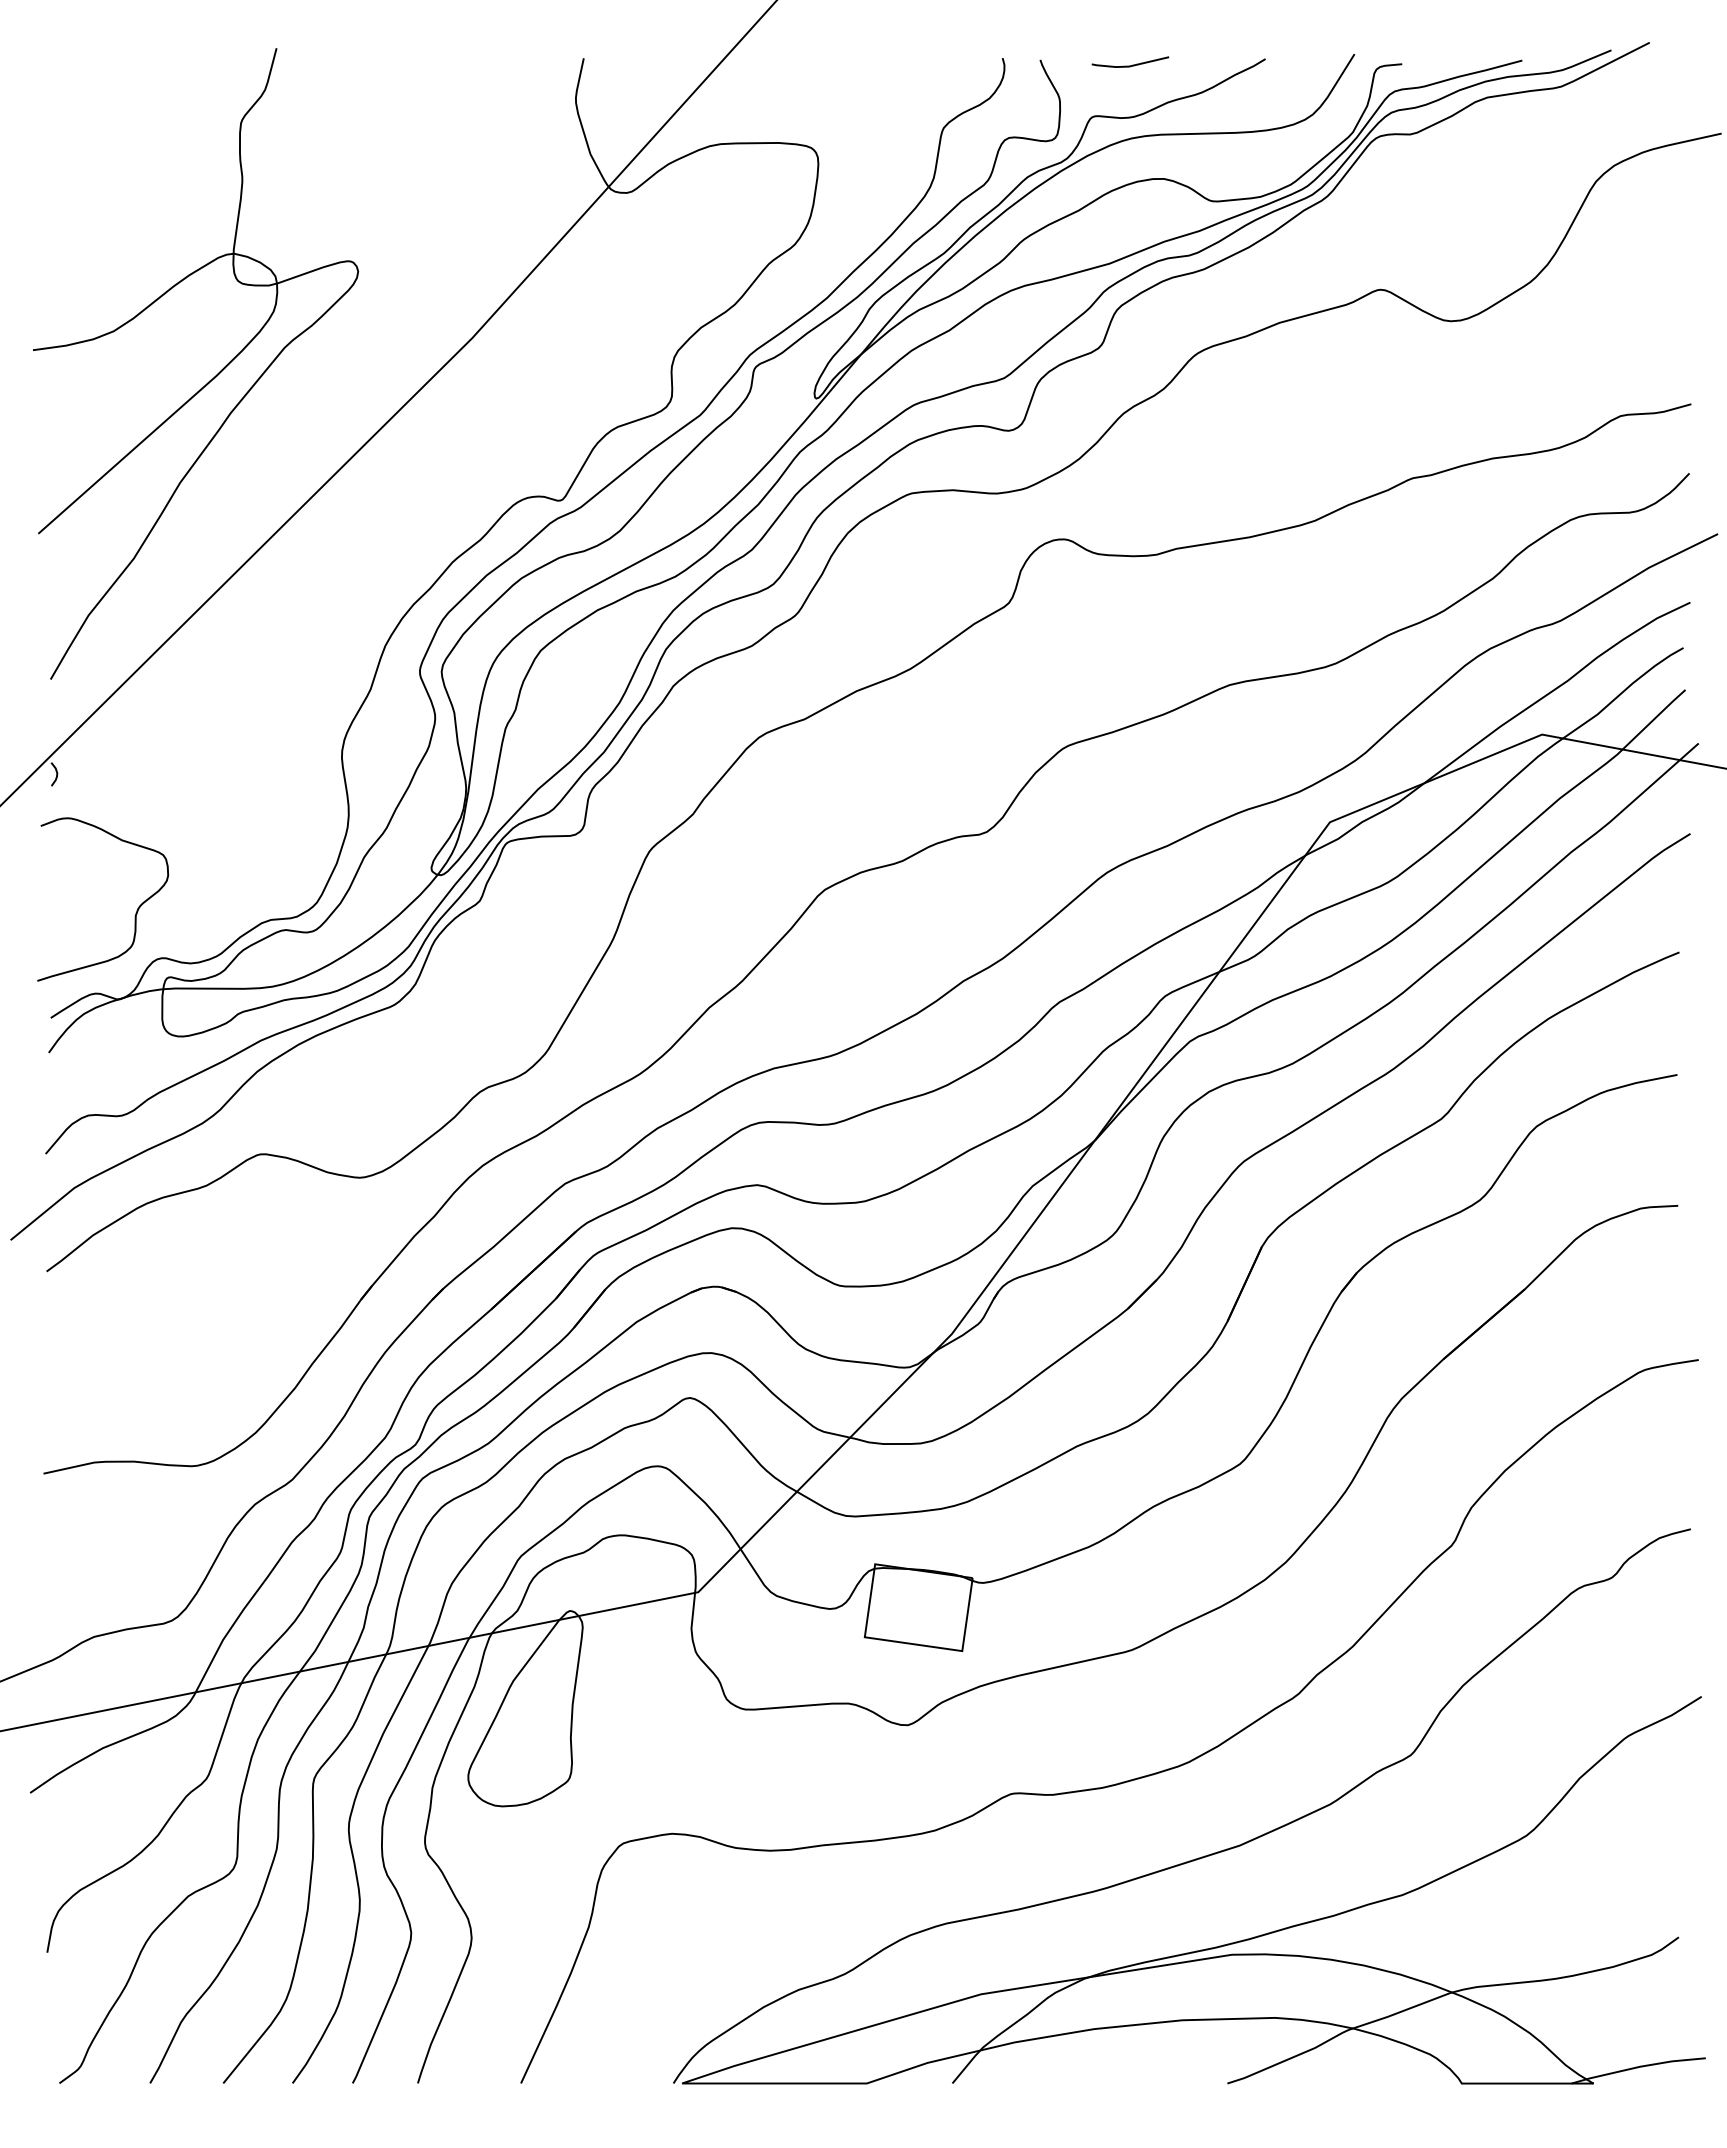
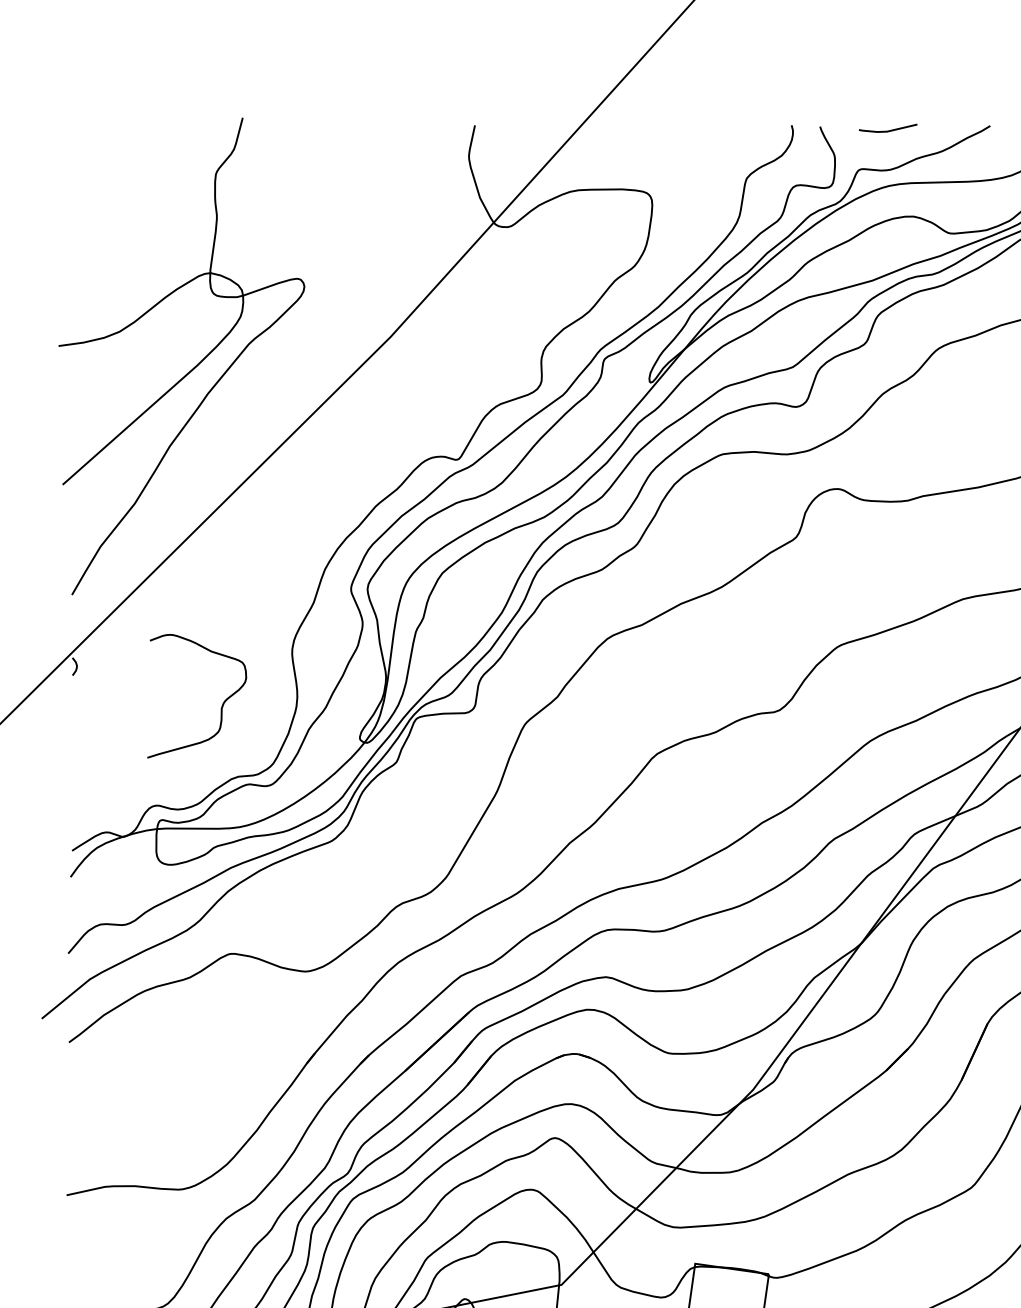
curve: (136, 910) -> (222, 704), moved

